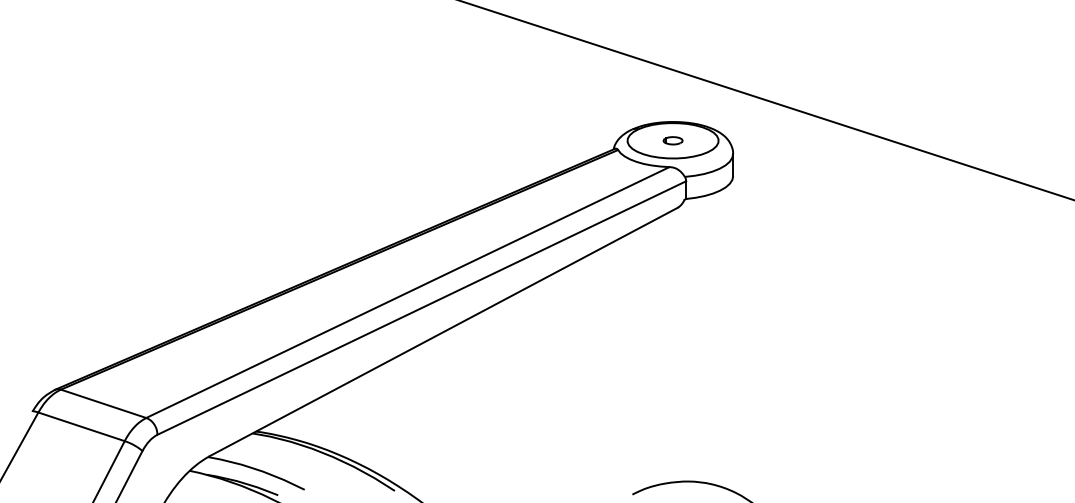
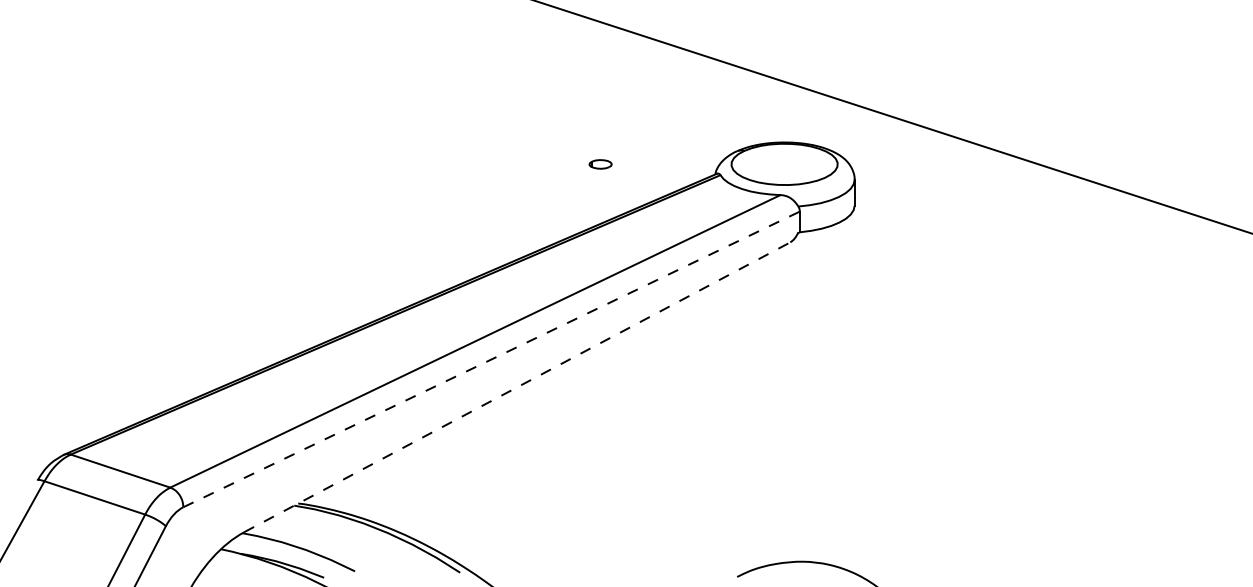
part: (673, 140) -> (600, 164), moved
line: (421, 308) -> (491, 359), solid -> dashed
line: (444, 332) -> (517, 387), solid -> dashed

